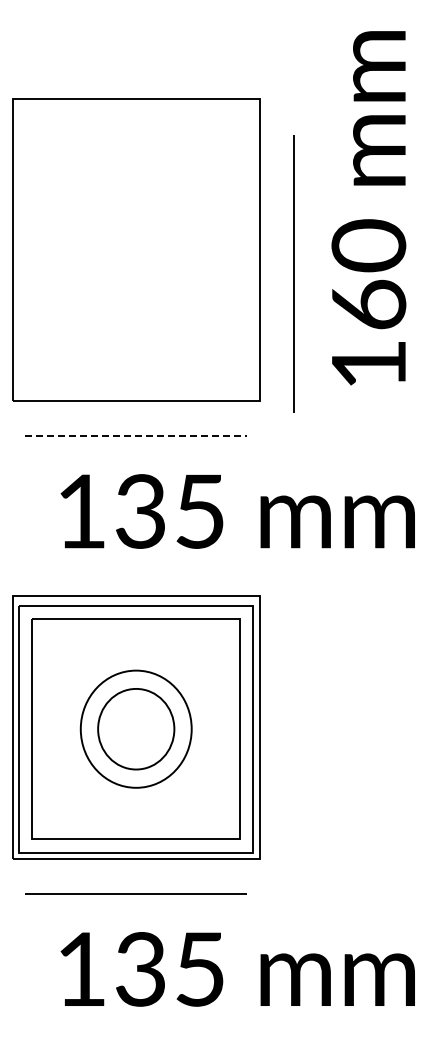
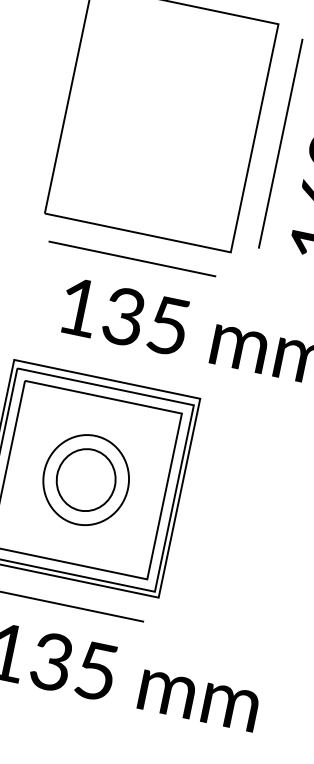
line: (293, 273) -> (280, 143), moved
line: (136, 436) -> (132, 259), dashed -> solid

